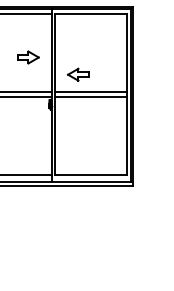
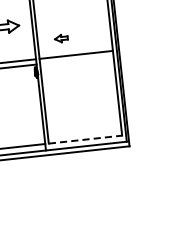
part: (78, 74) -> (61, 38), size x0.6
line: (91, 97) -> (77, 60), removed
line: (91, 175) -> (85, 139), solid -> dashed

